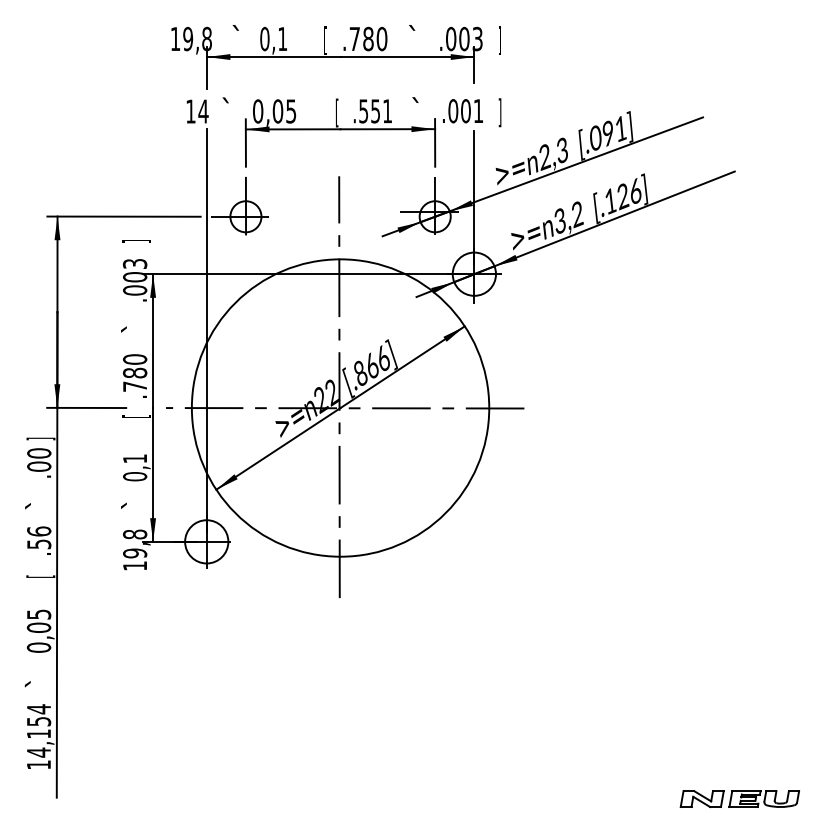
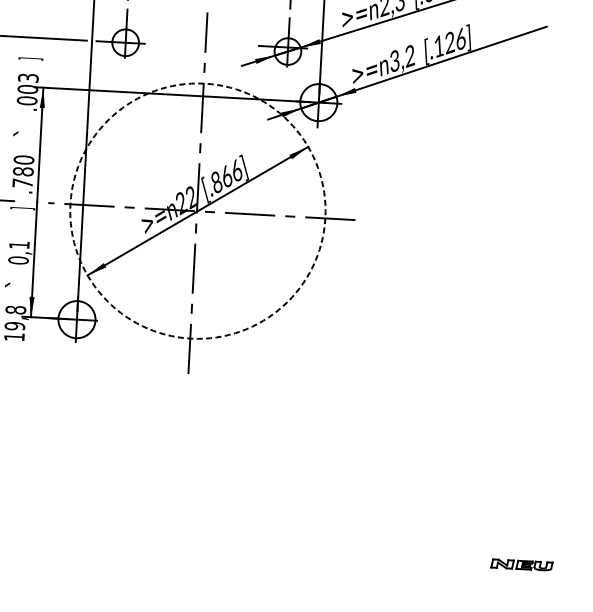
circle: (340, 407) -> (197, 210), solid -> dashed
text: (136, 416) -> (22, 208), [ -> ]
part: (739, 799) -> (521, 565), size x0.6

